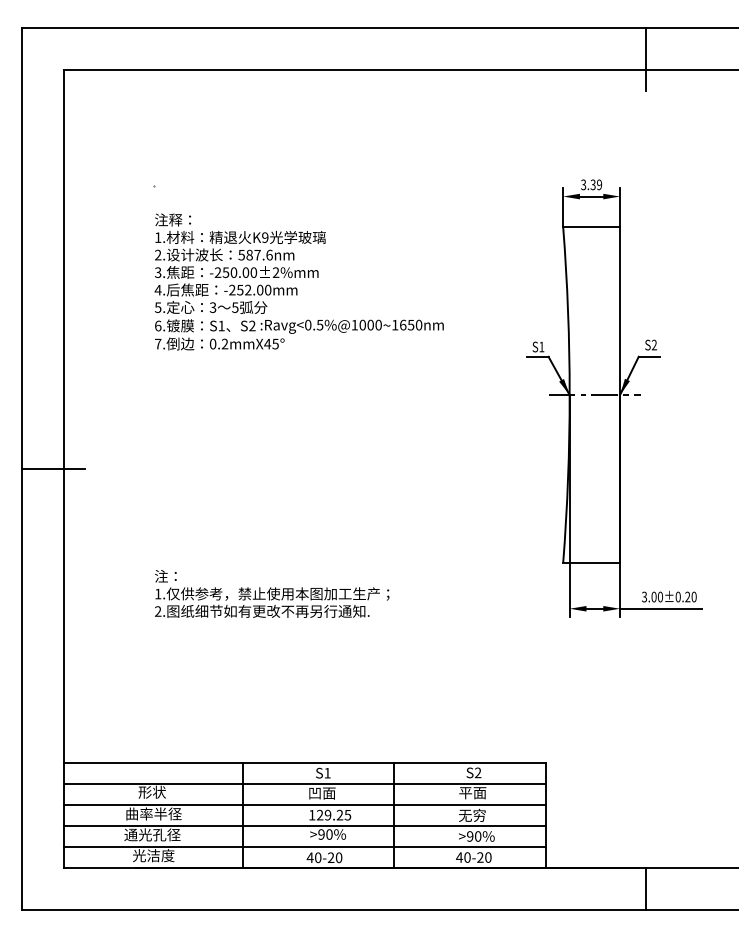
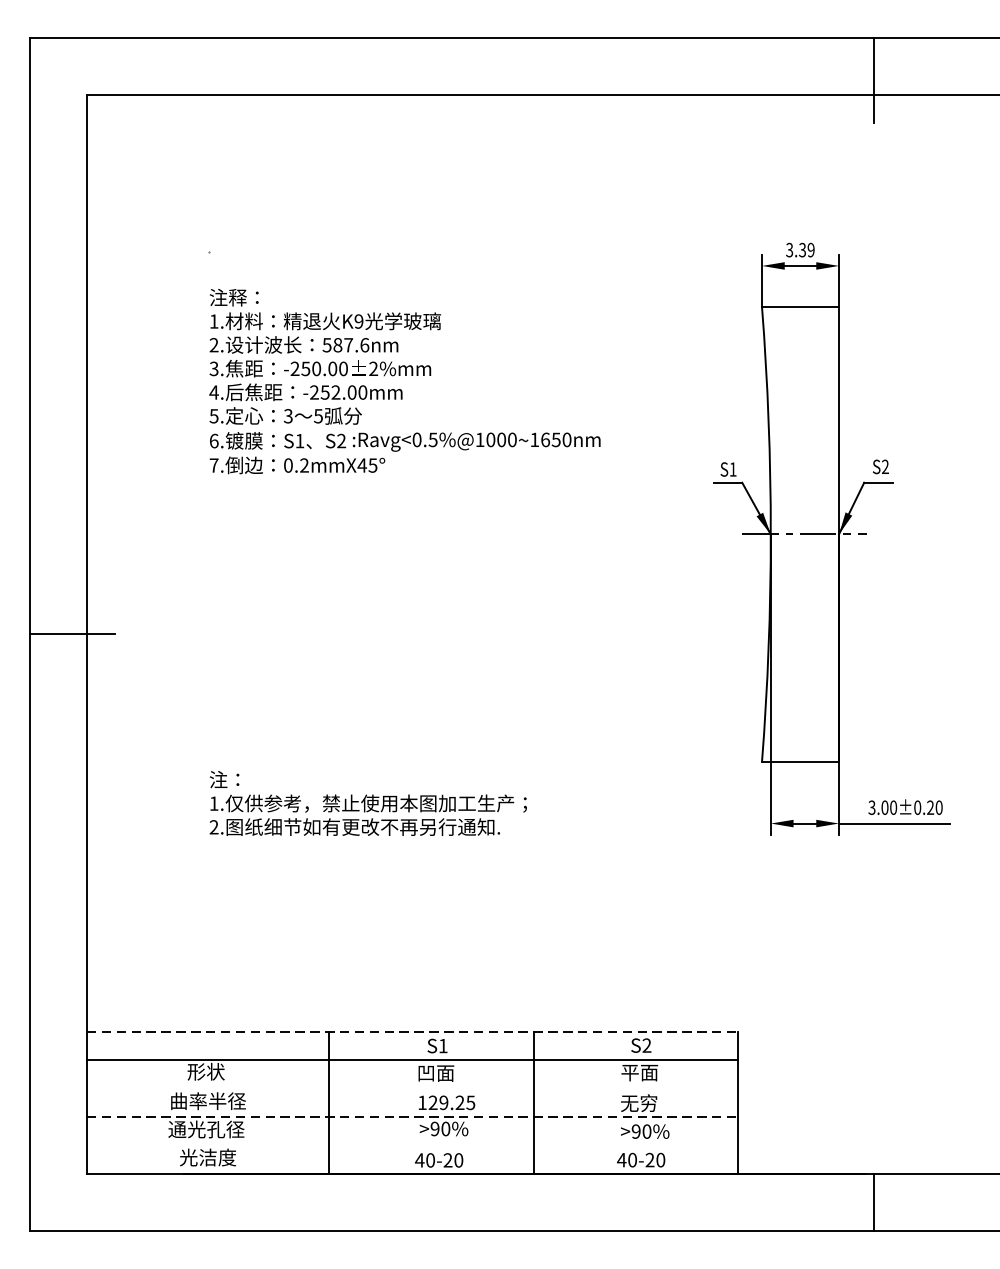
line: (304, 762) -> (412, 1031), solid -> dashed
line: (304, 804) -> (412, 1088), removed
line: (304, 825) -> (412, 1116), solid -> dashed
line: (304, 846) -> (412, 1145), removed

